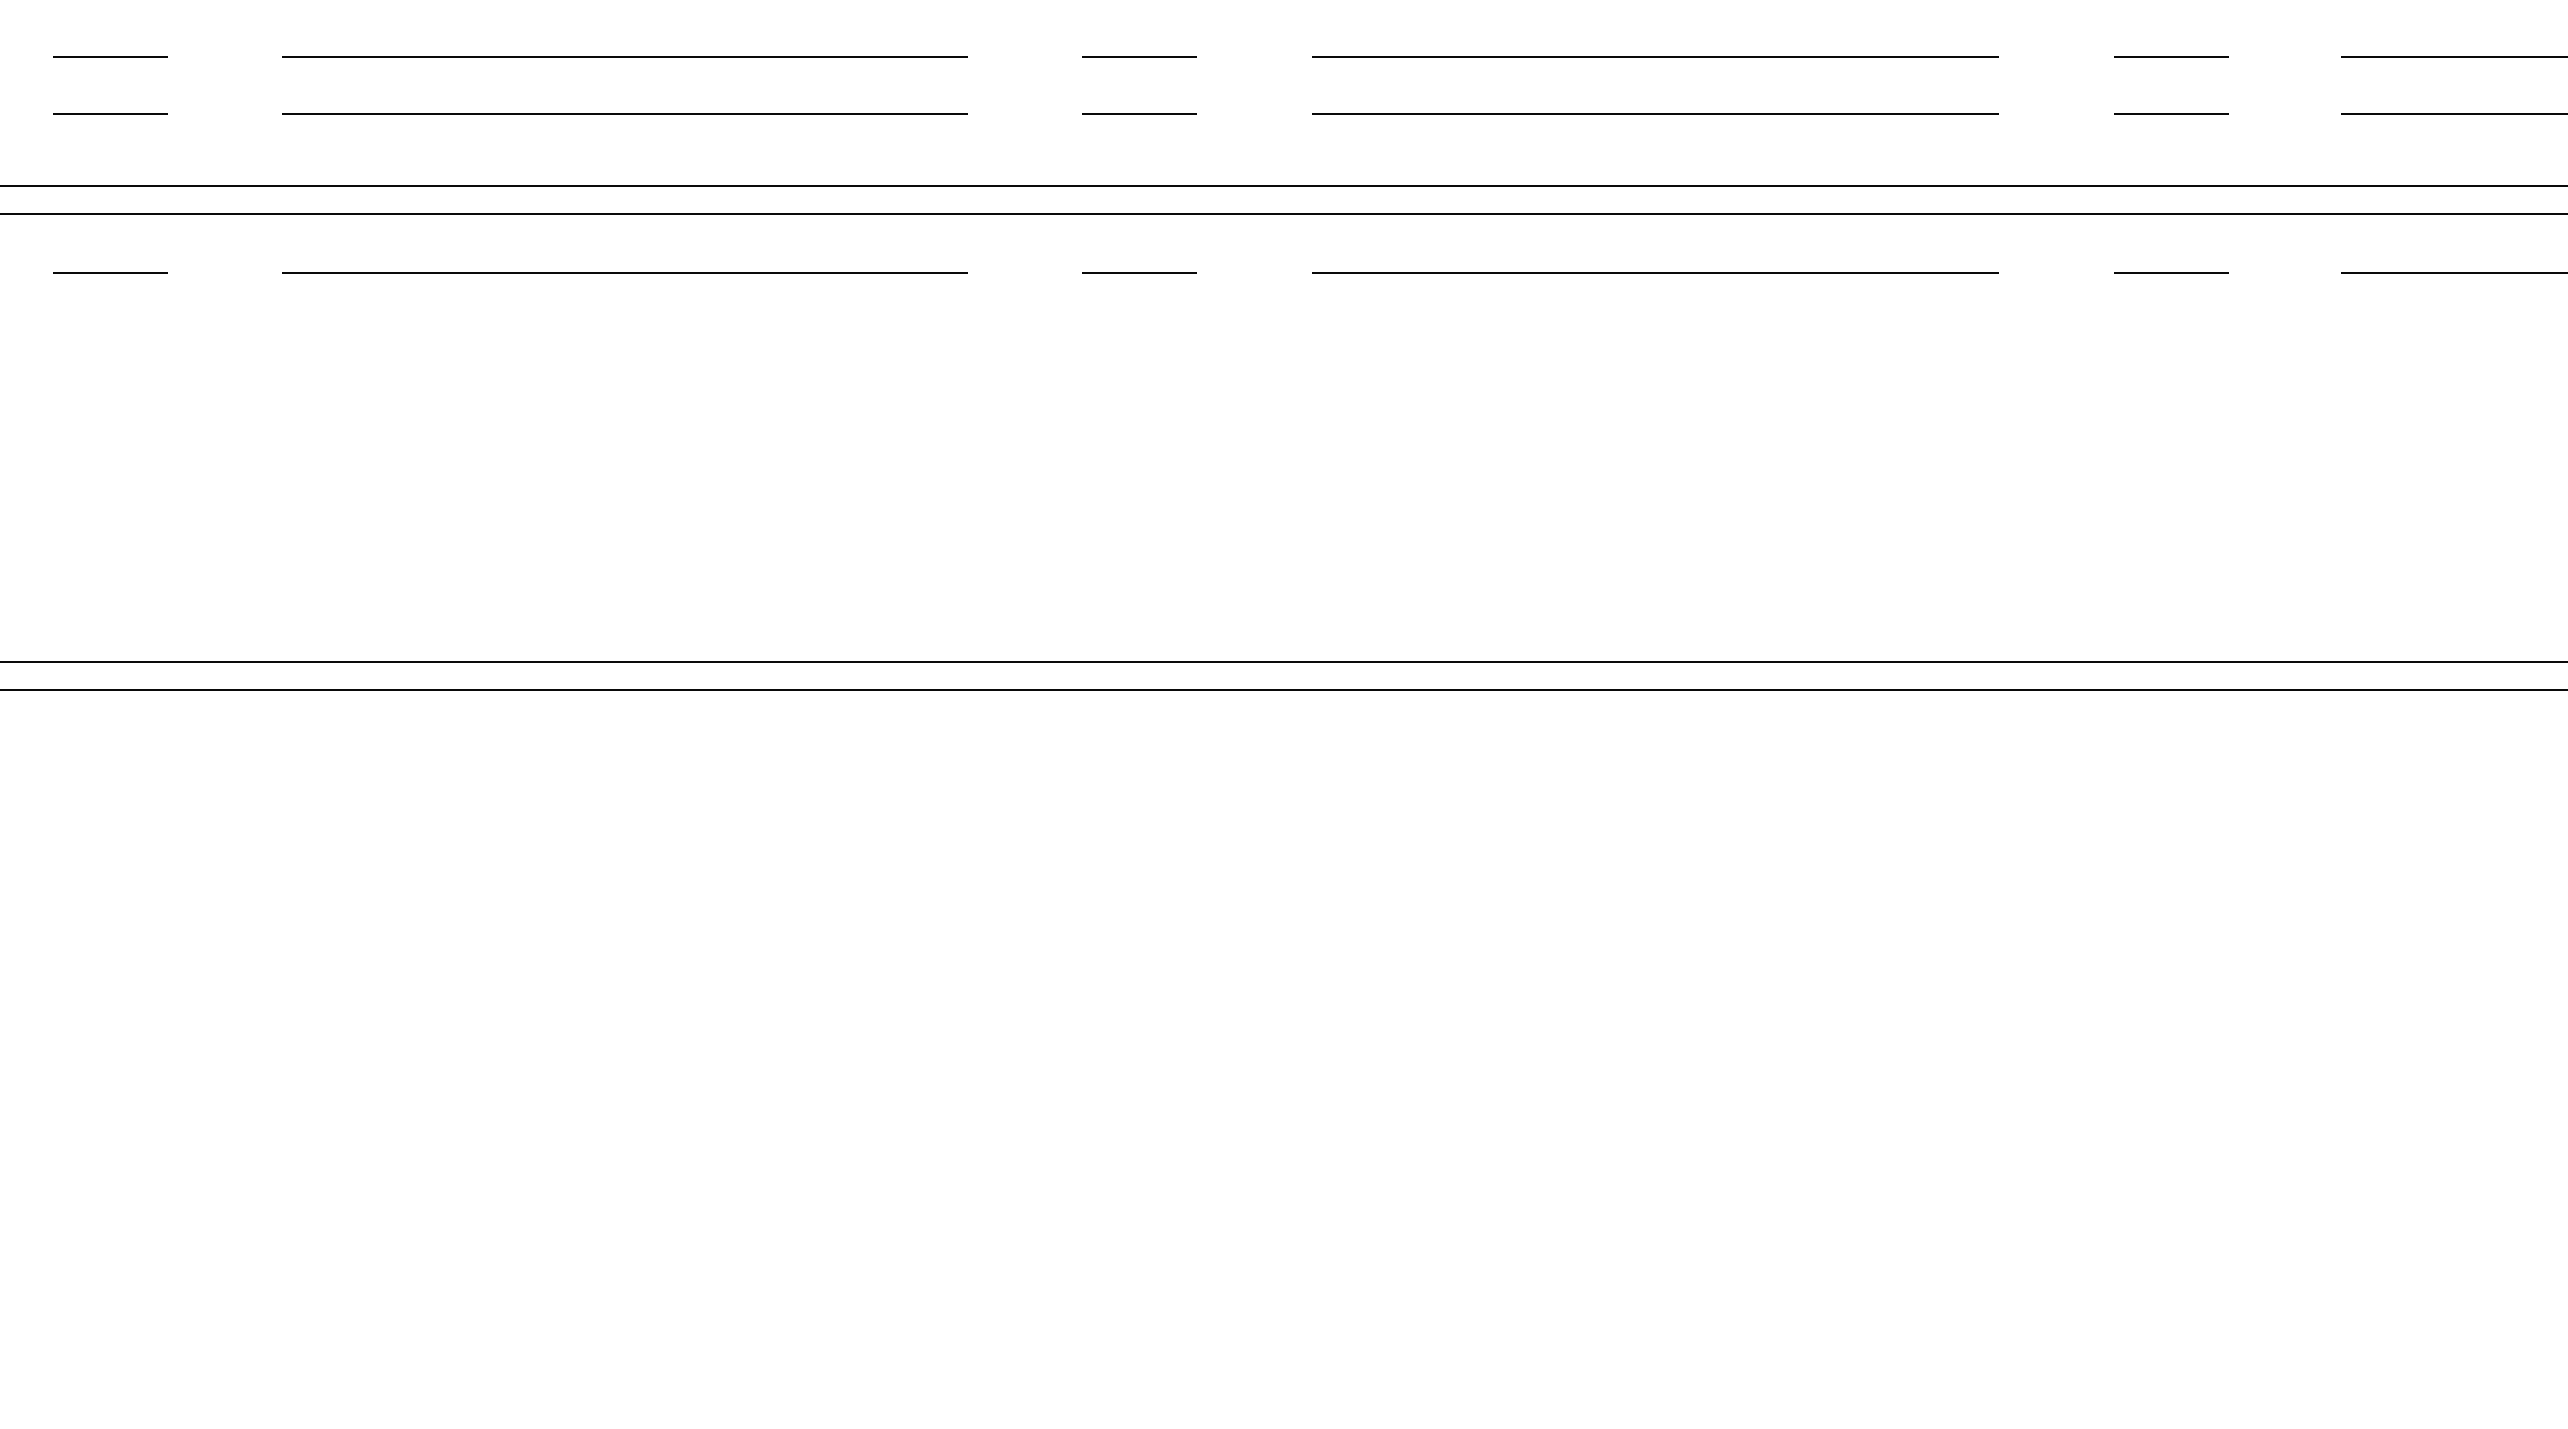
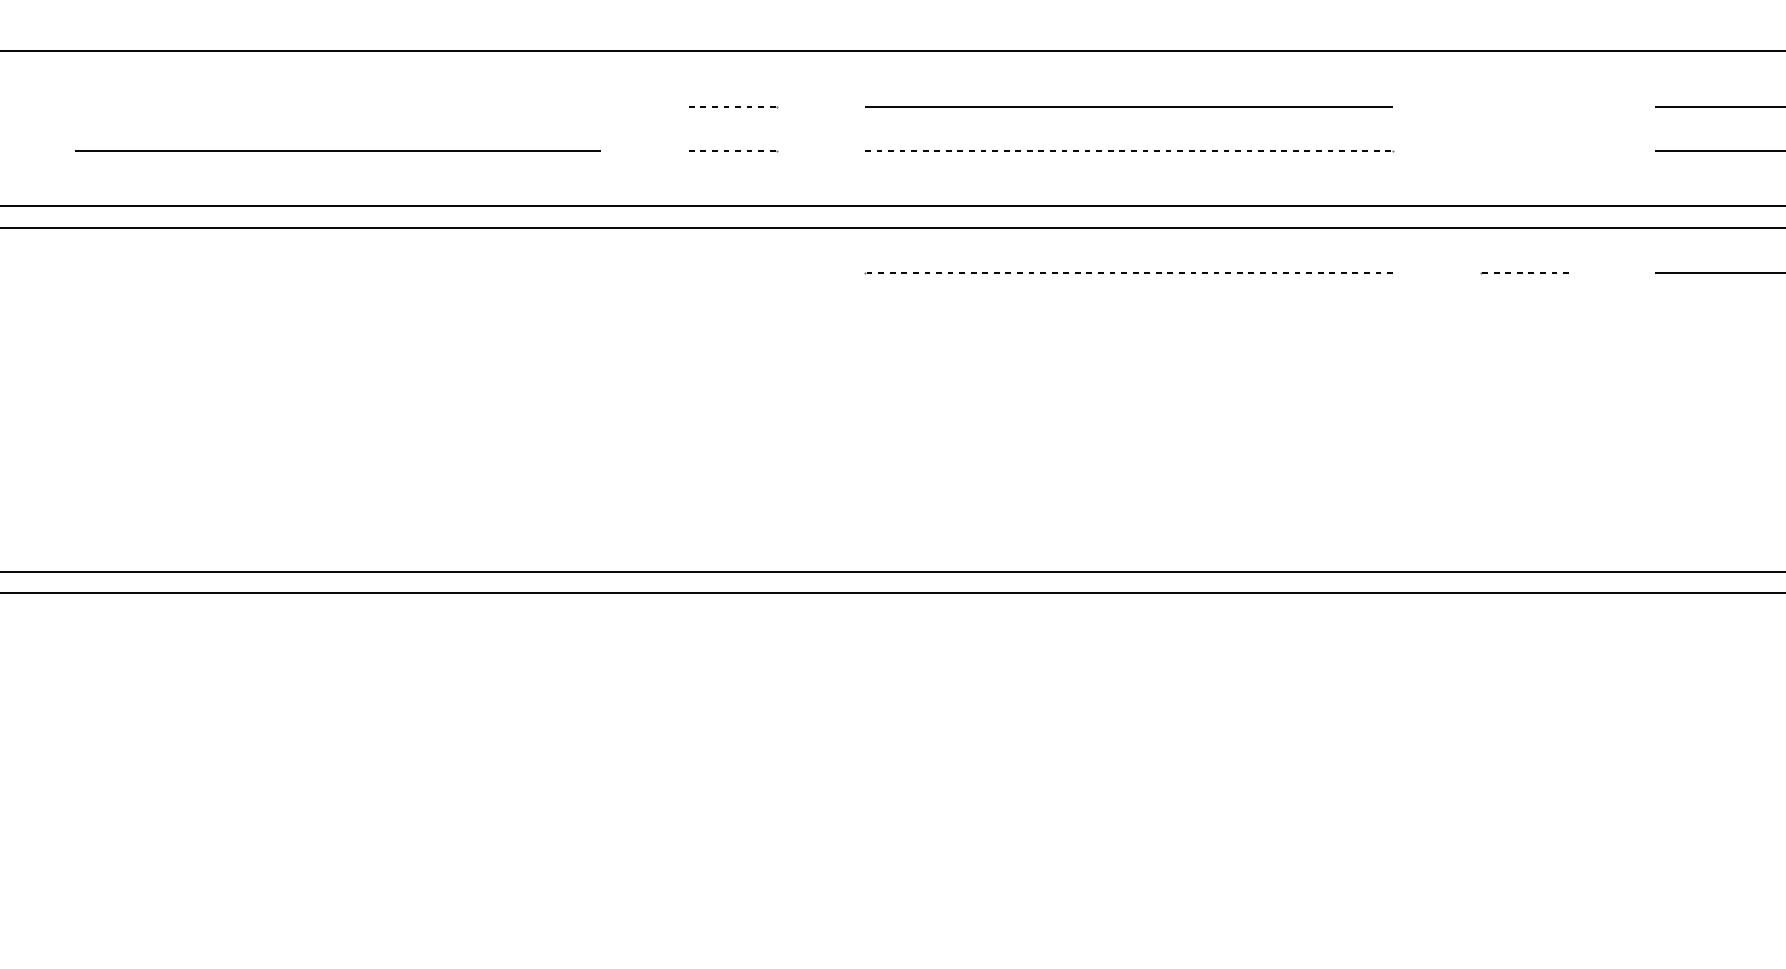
line: (624, 56) -> (337, 106), removed
line: (1140, 56) -> (733, 106), solid -> dashed
line: (2171, 56) -> (1525, 106), removed
line: (1140, 113) -> (733, 150), solid -> dashed
line: (1656, 113) -> (1129, 150), solid -> dashed
line: (2171, 113) -> (1525, 150), removed
line: (624, 272) -> (337, 272), removed
line: (1139, 272) -> (732, 272), removed
line: (1654, 273) -> (1128, 273), solid -> dashed
line: (2170, 273) -> (1524, 273), solid -> dashed

